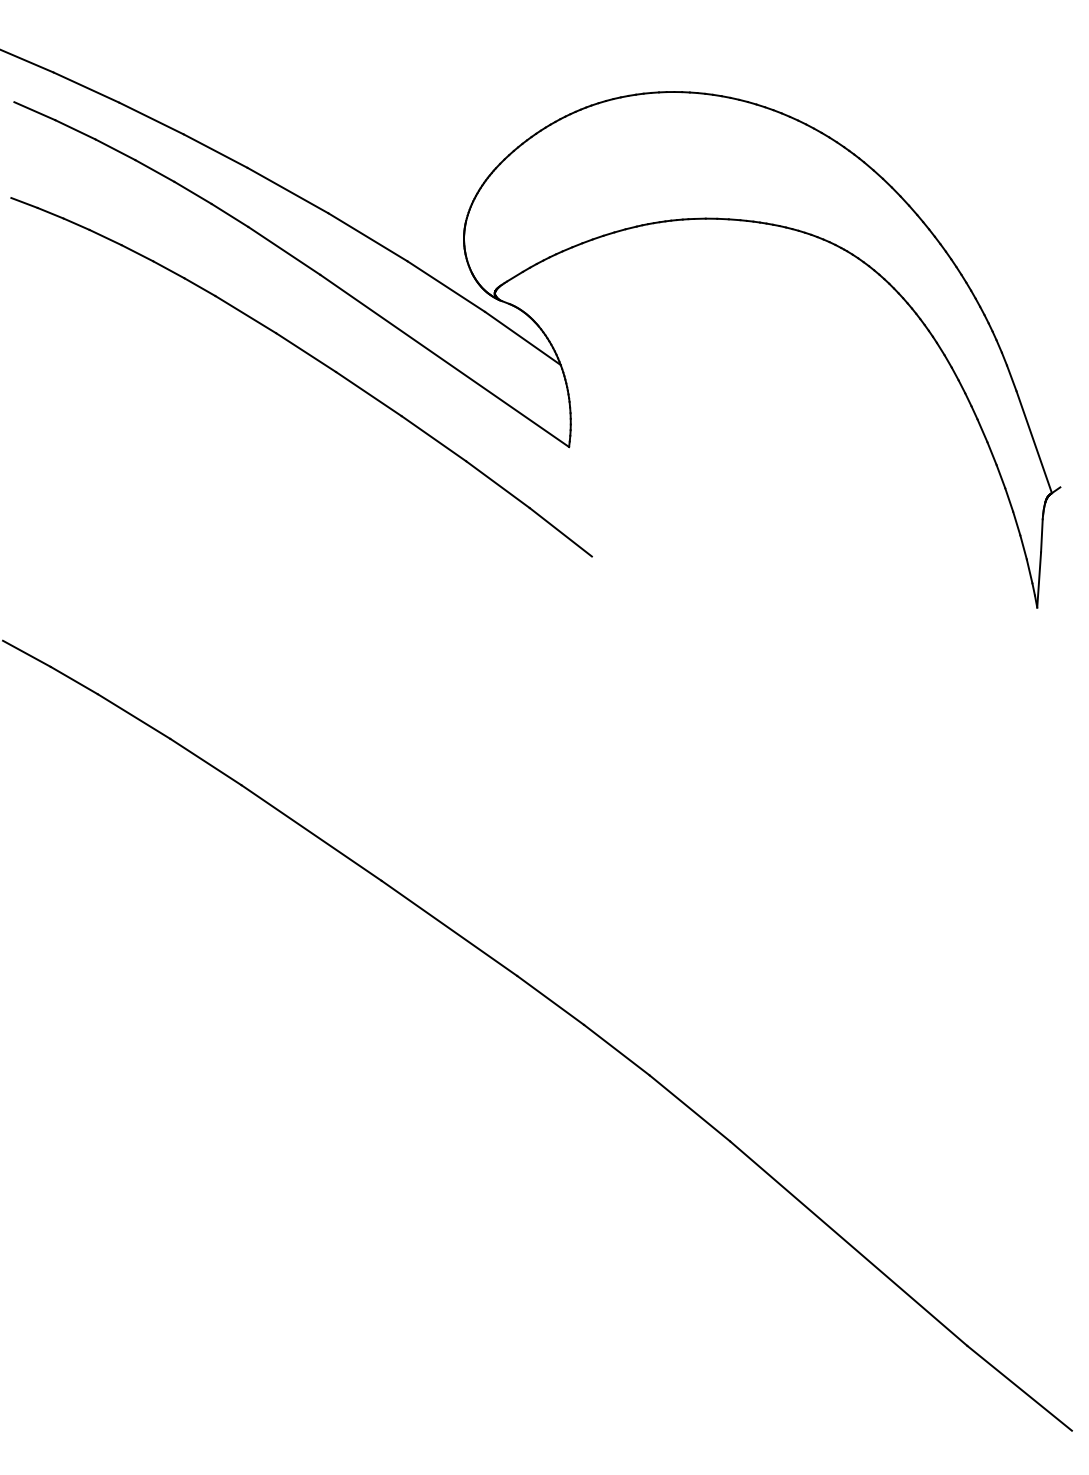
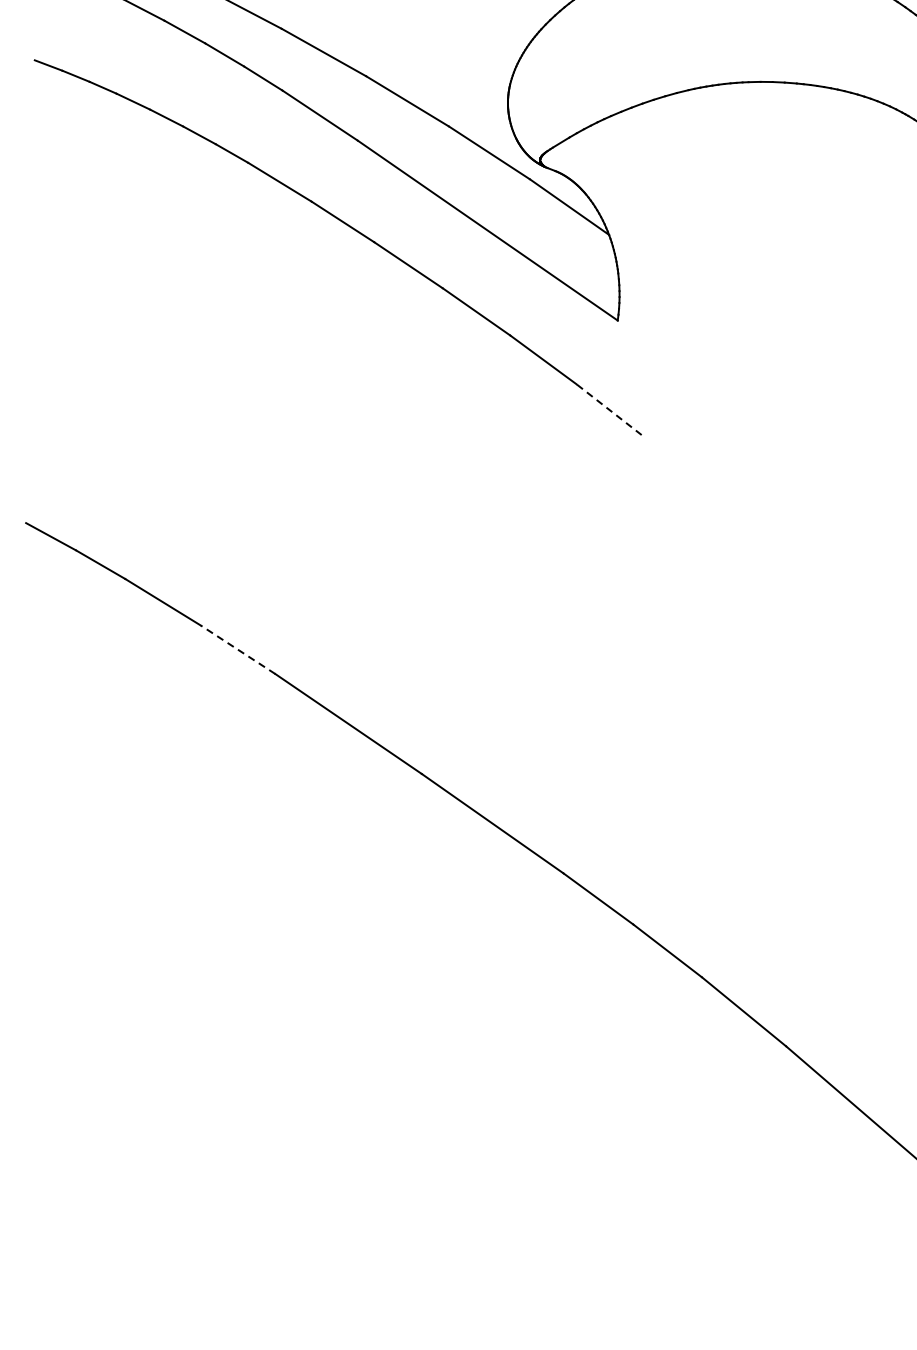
line: (560, 531) -> (608, 408), solid -> dashed
line: (205, 761) -> (237, 649), solid -> dashed

